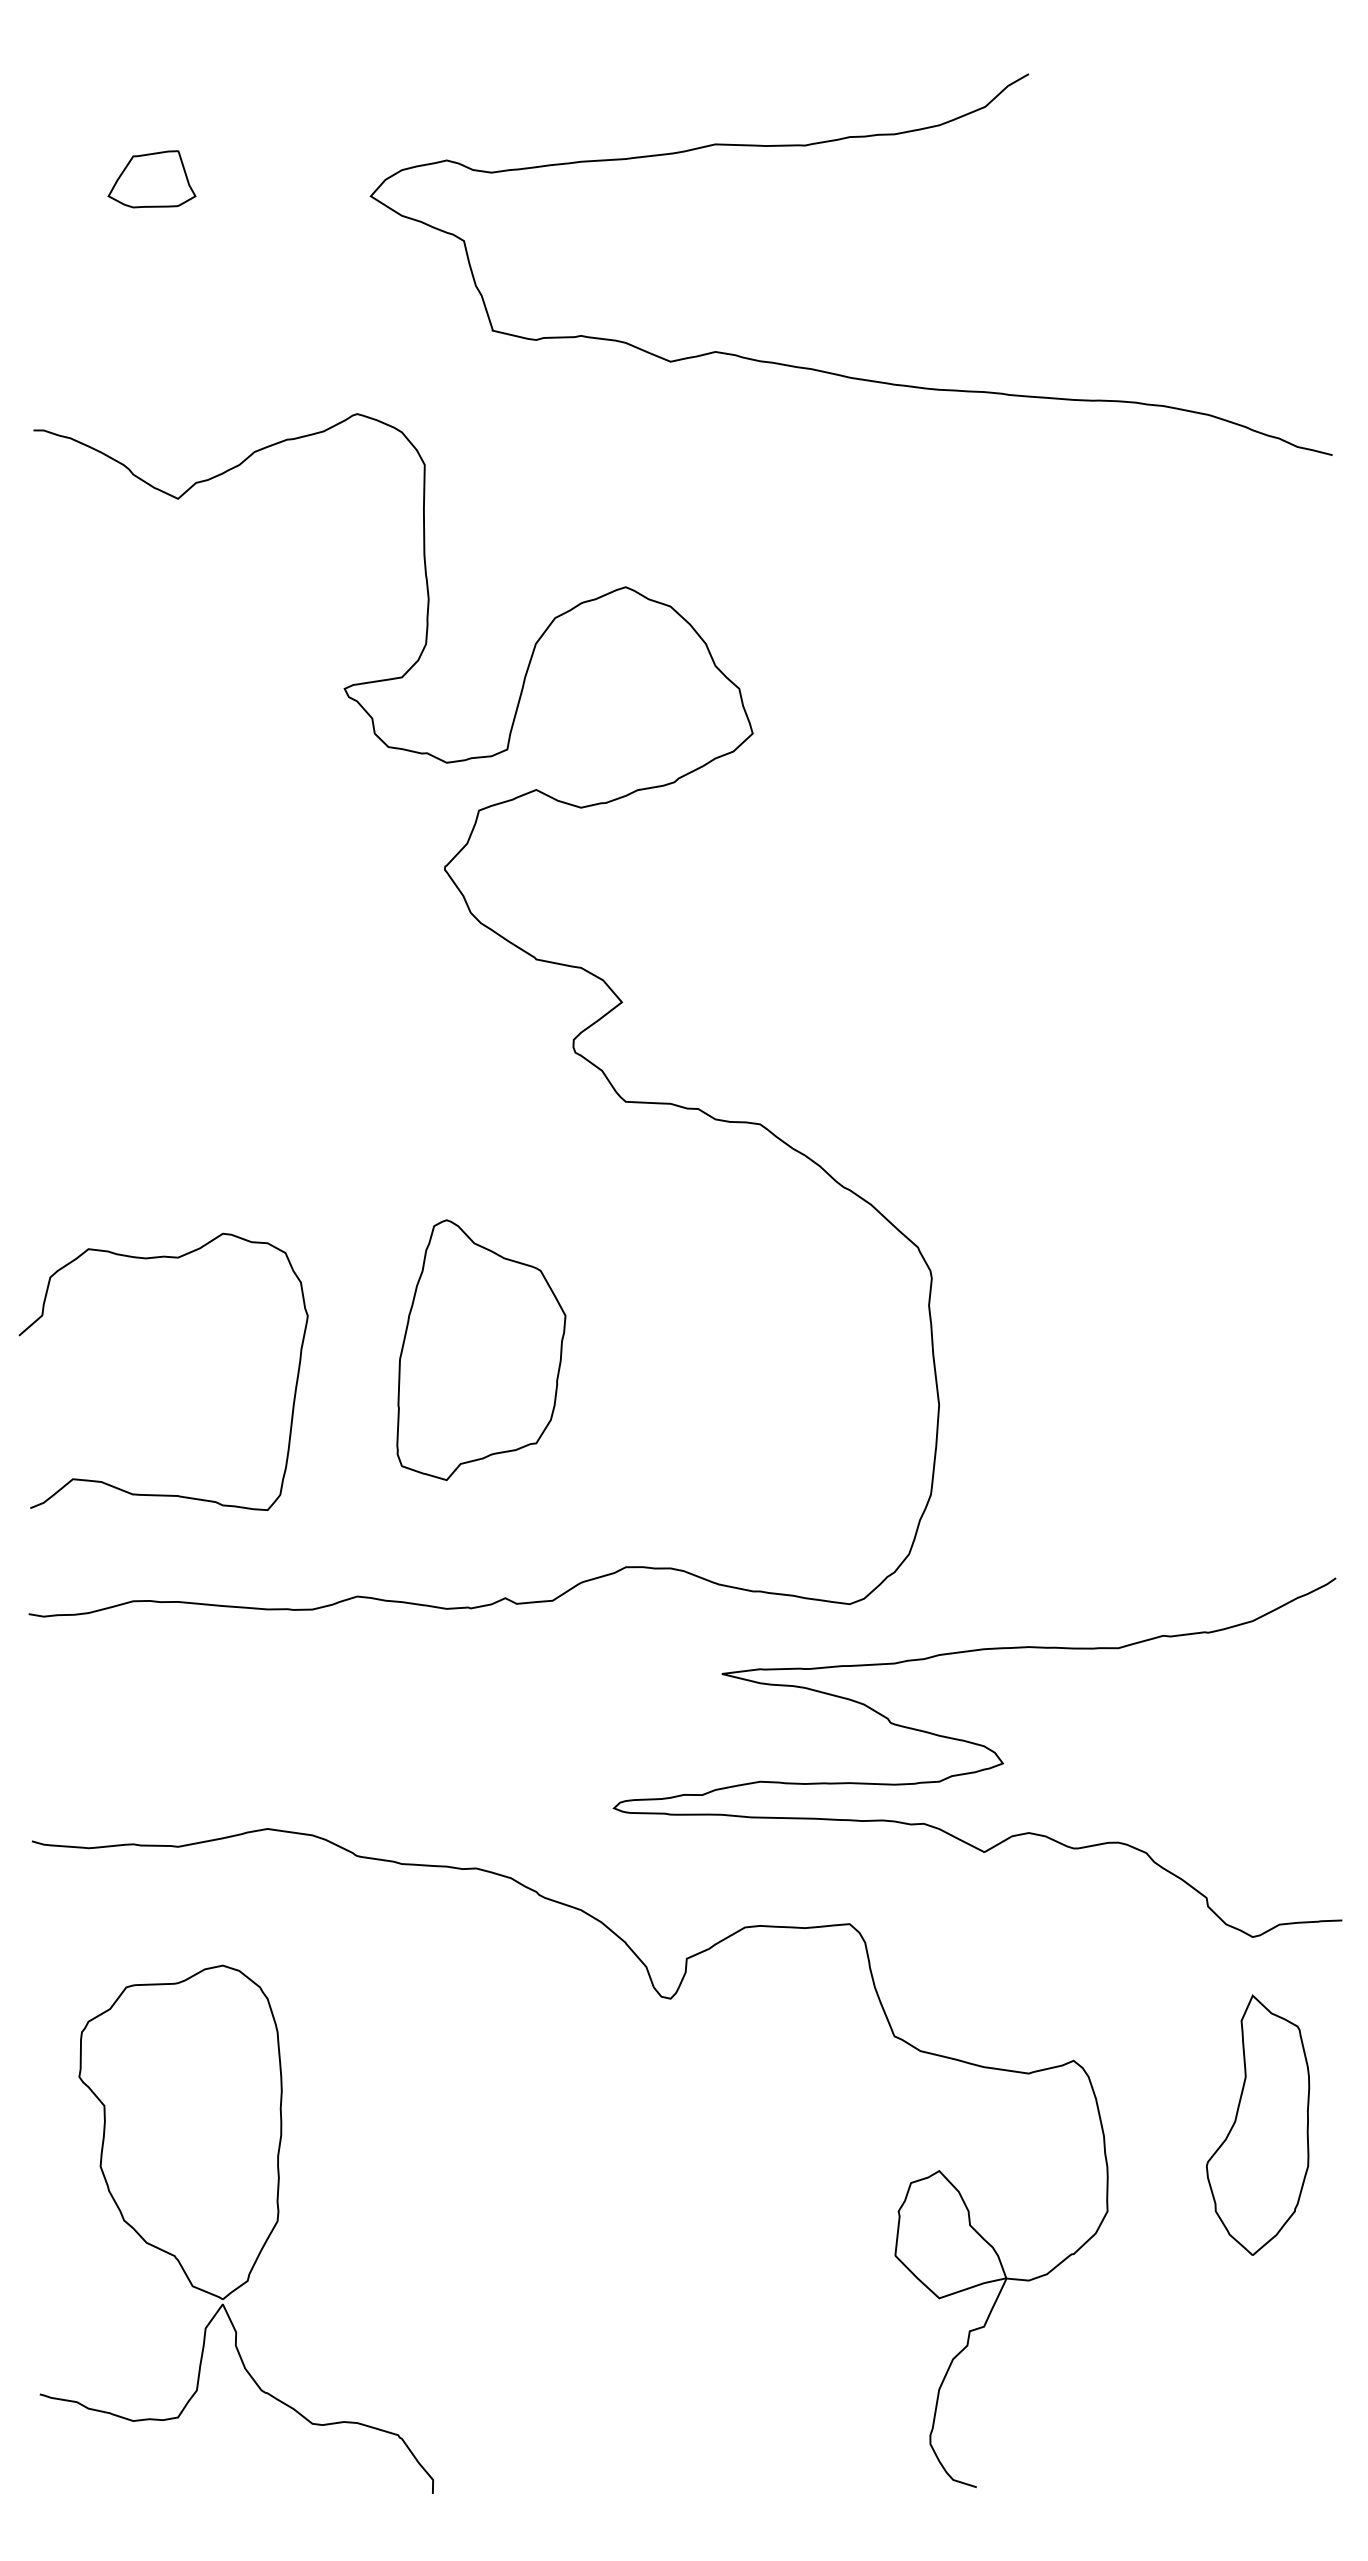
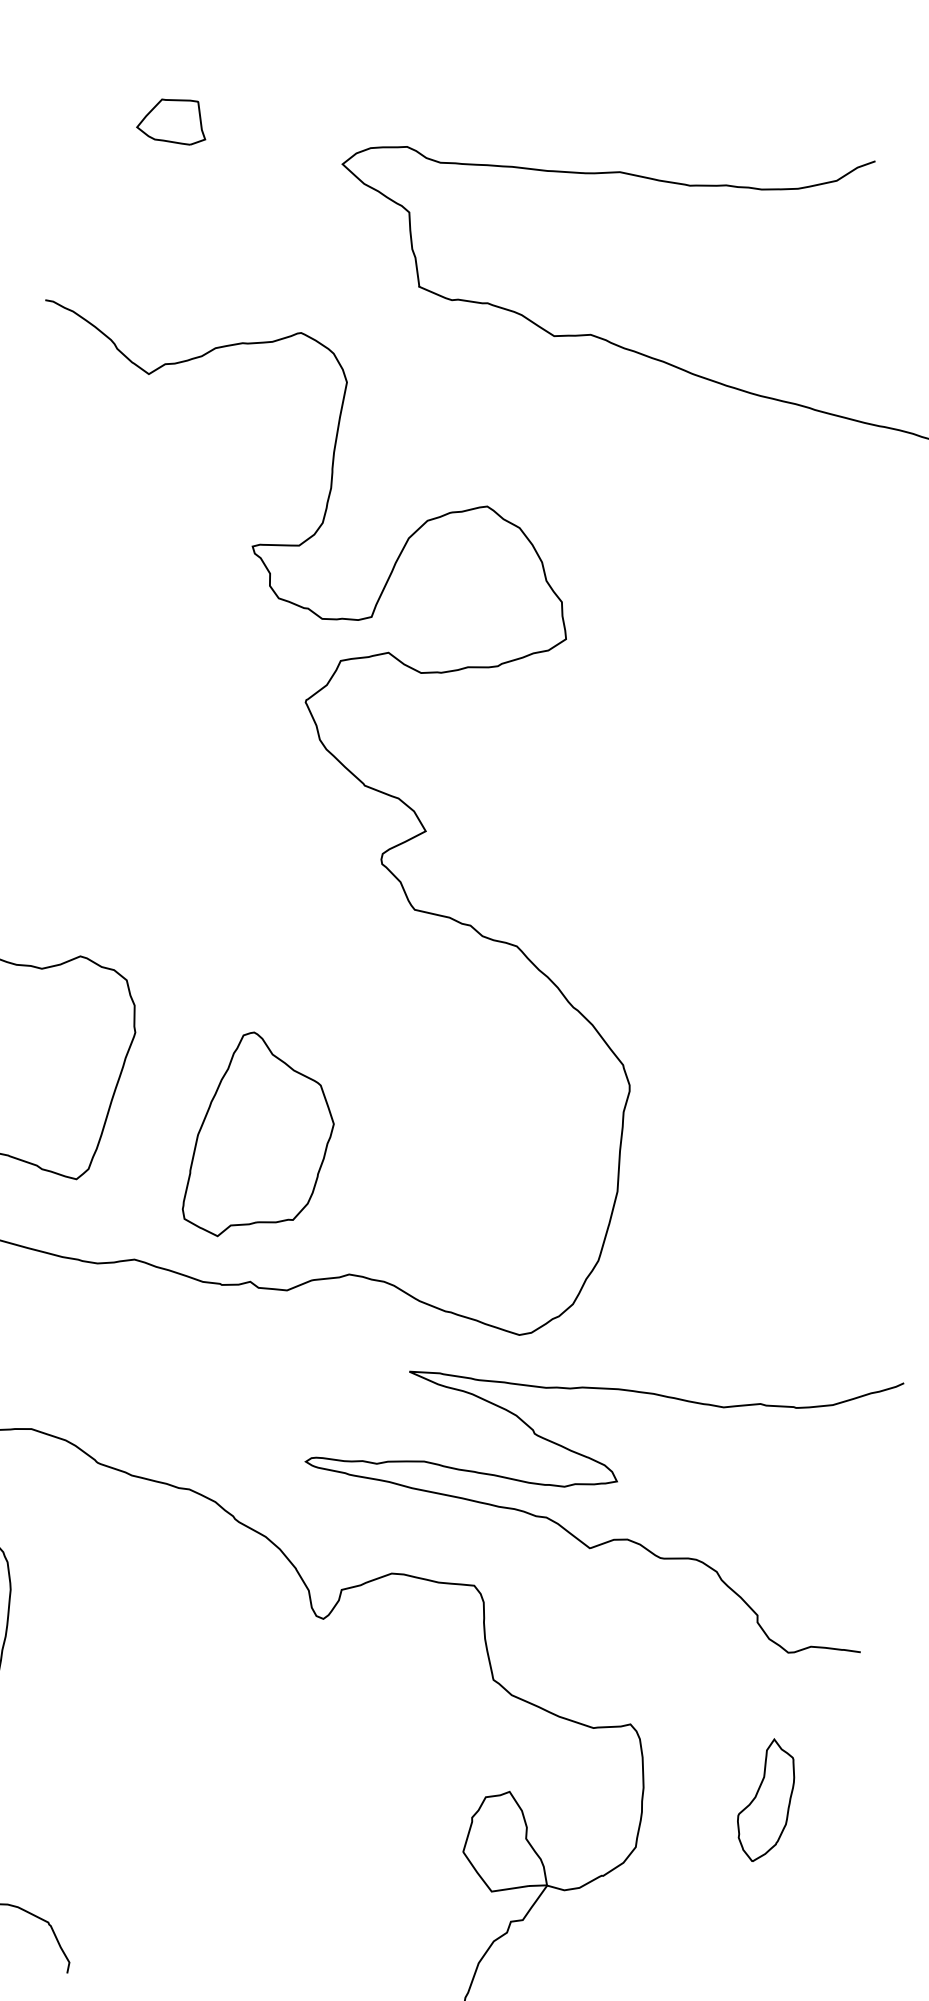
part: (481, 1349) -> (263, 1138), moved
part: (1257, 2124) -> (765, 1800), size x0.6

